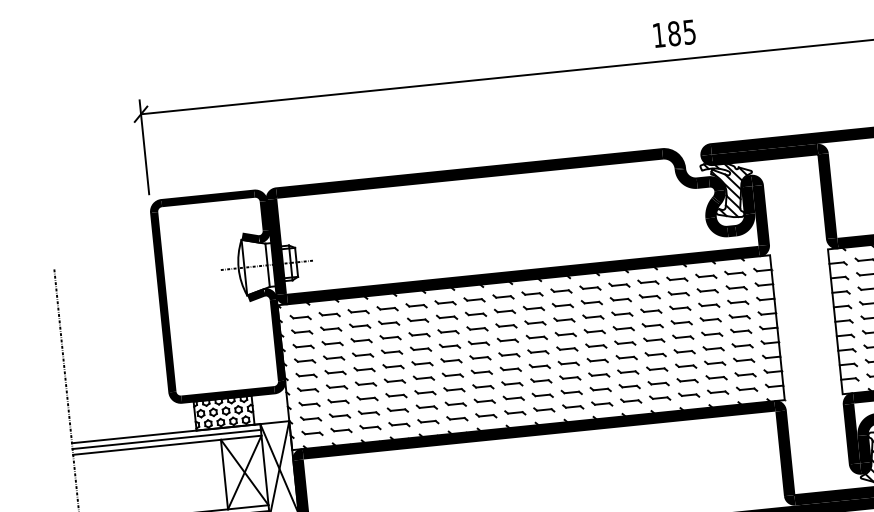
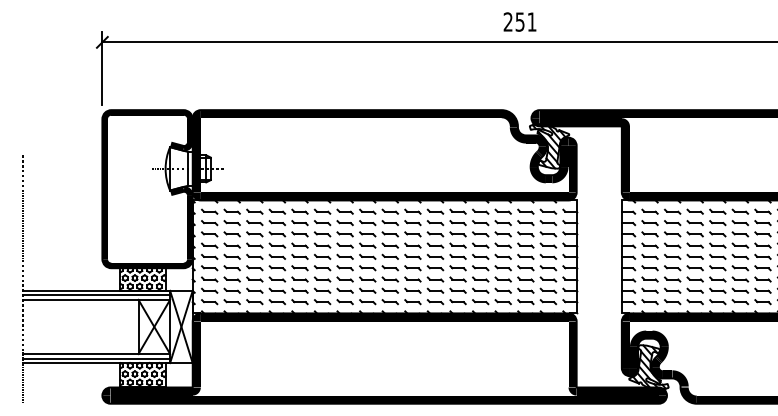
text: (673, 33) -> (519, 21), 185 -> 251

